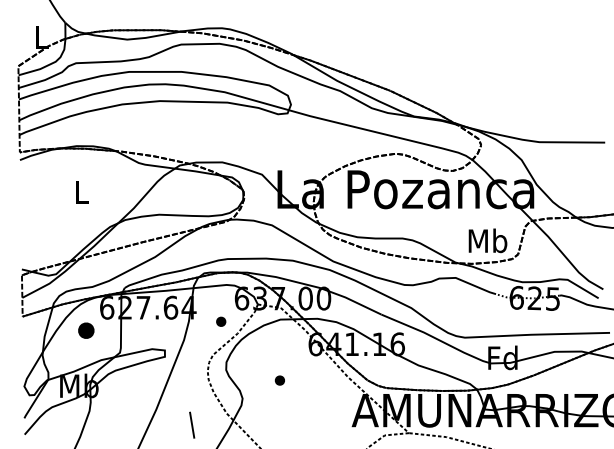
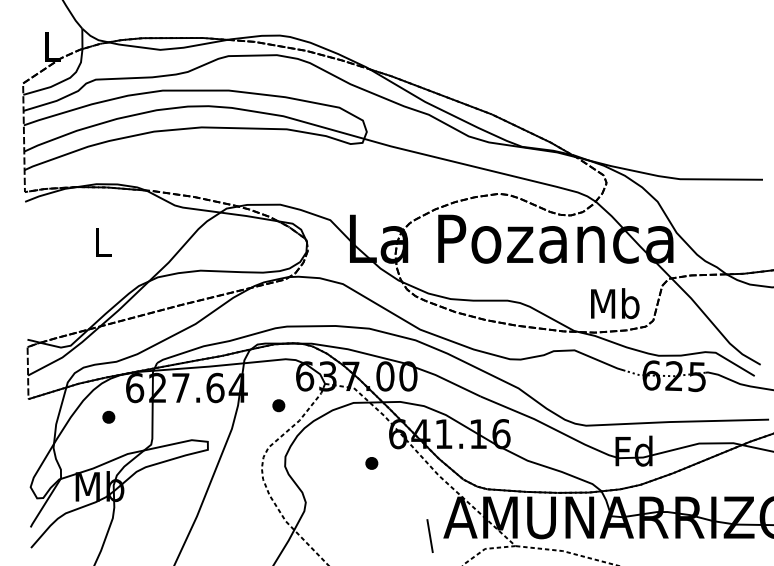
part: (86, 331) -> (108, 417), size x0.62
part: (279, 380) -> (371, 463), moved
line: (192, 424) -> (430, 535), moved

